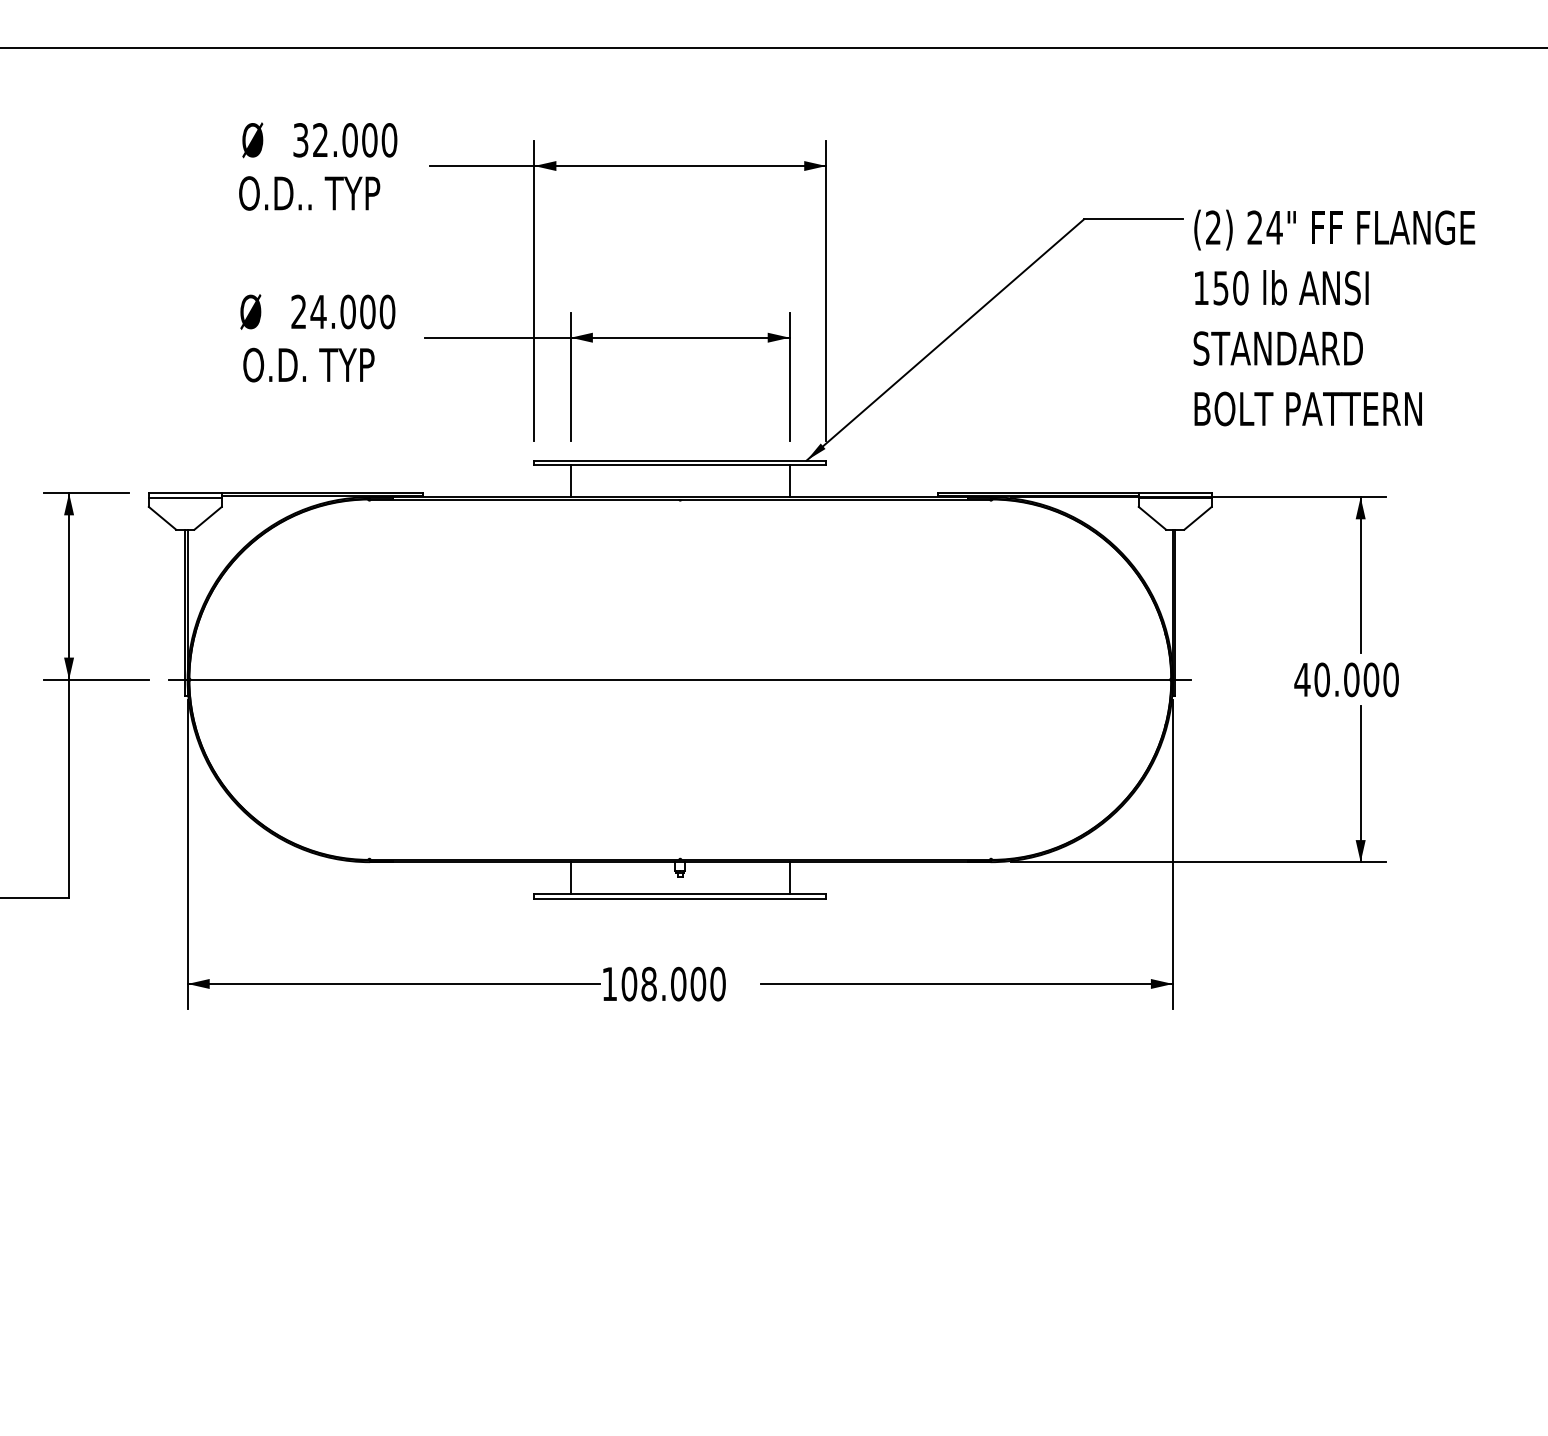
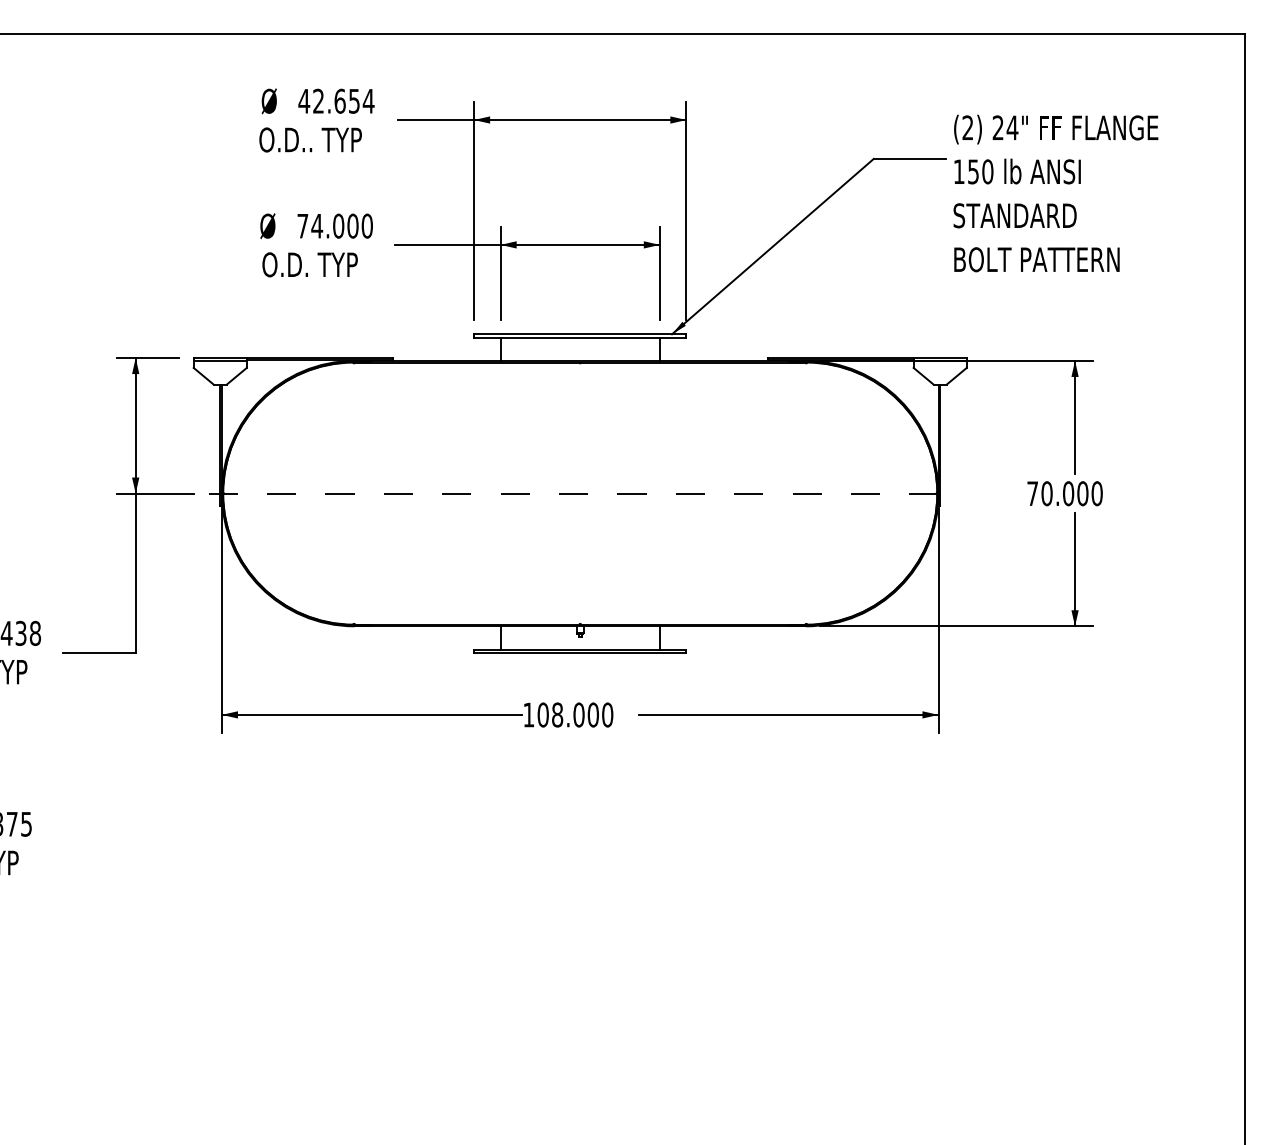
text: (345, 139) -> (336, 100), 32.000 -> 42.654
text: (298, 311) -> (302, 225), 24.000 -> 74.000
text: (1333, 317) -> (1055, 193), moved
line: (680, 679) -> (580, 493), solid -> dashed
text: (1302, 679) -> (1032, 493), 40.000 -> 70.000

